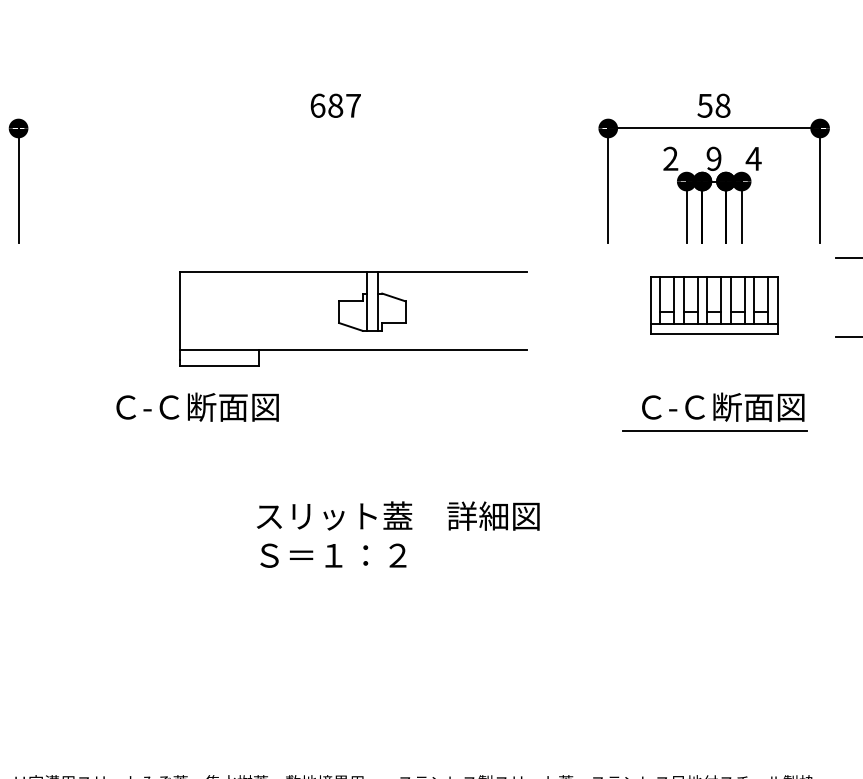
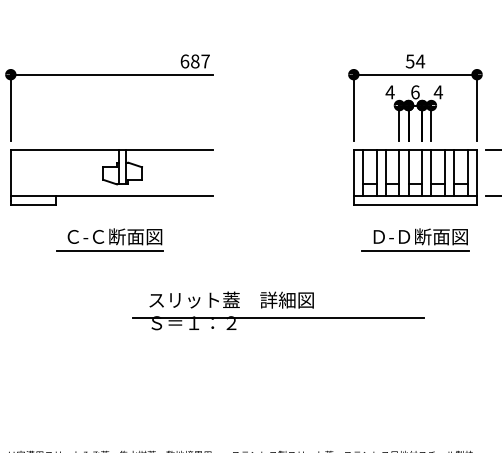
text: (722, 105) -> (420, 61), 58 -> 54
line: (191, 128) -> (111, 74), added
text: (669, 159) -> (389, 92), 2 -> 4
text: (714, 159) -> (415, 92), 9 -> 6
part: (714, 305) -> (415, 177), size x1.67
part: (353, 319) -> (111, 177), moved
text: (673, 406) -> (391, 236), Ｃ-Ｃ断面図 -> Ｄ-Ｄ断面図
line: (188, 430) -> (109, 250), added
line: (477, 545) -> (277, 317), added

